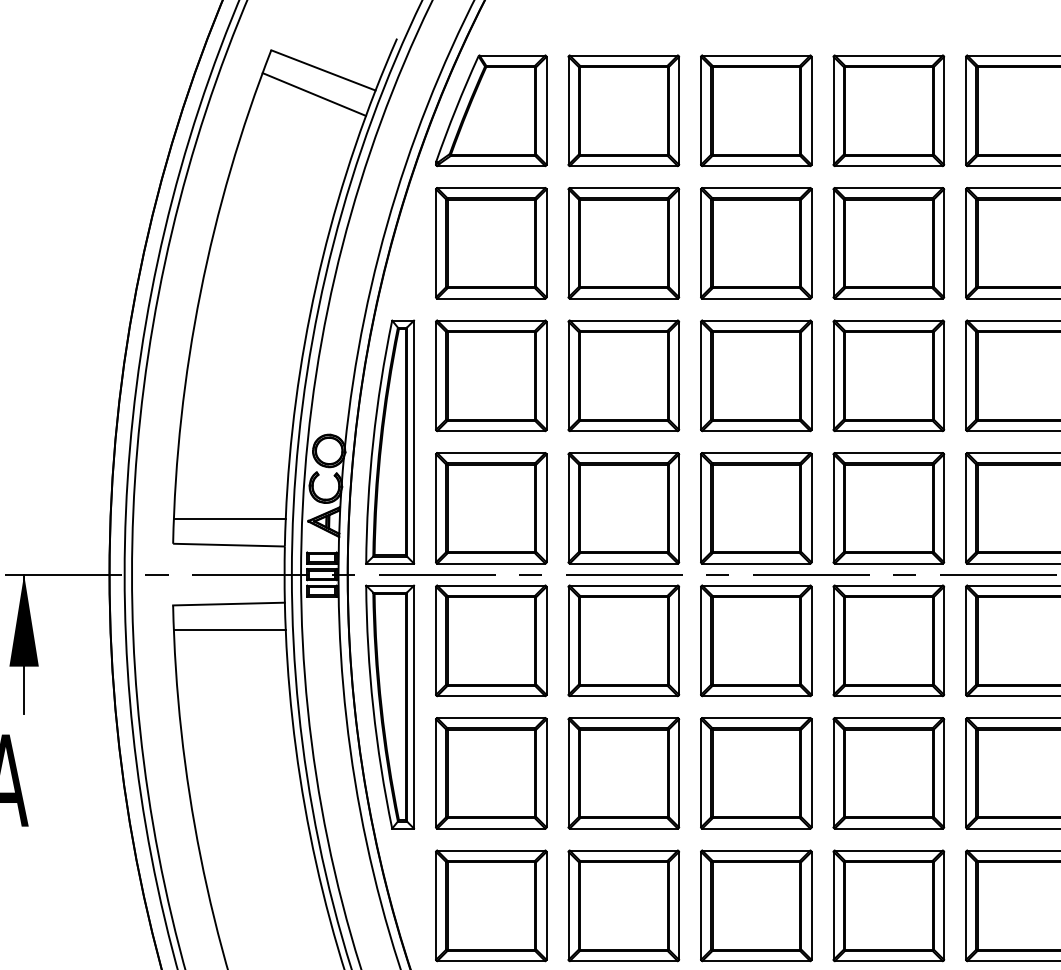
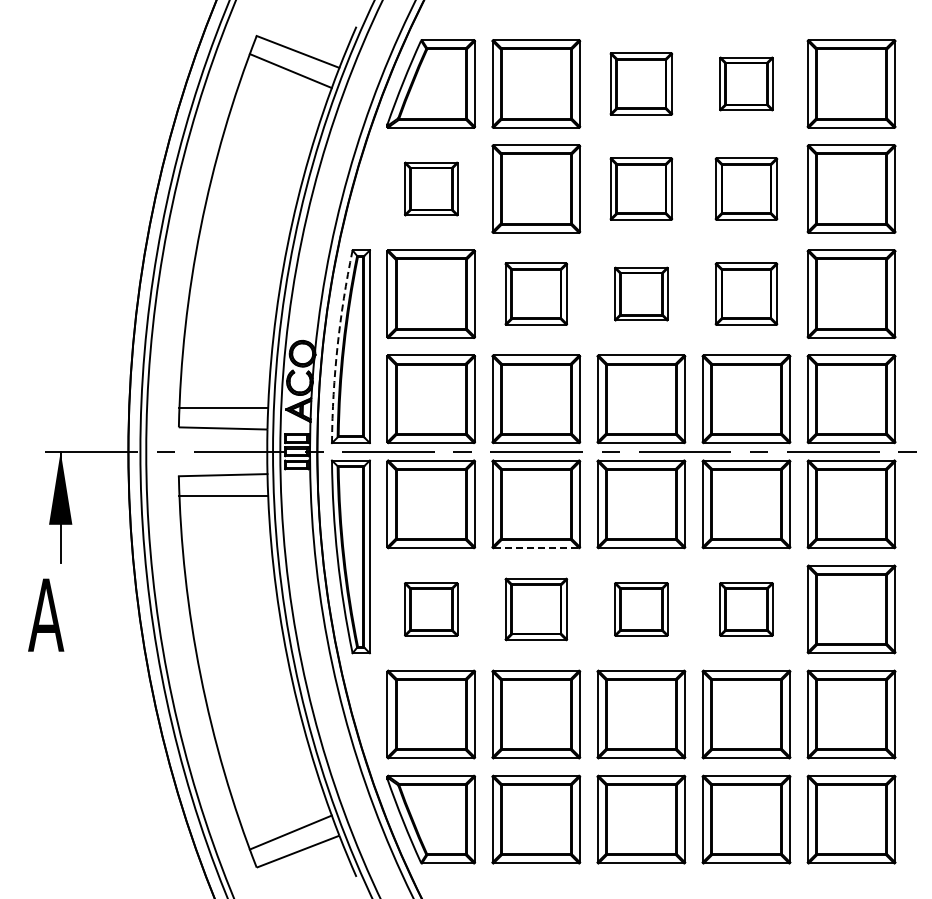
part: (756, 110) -> (641, 83), size x0.7
part: (888, 110) -> (746, 83), size x0.6
part: (491, 242) -> (431, 188), size x0.6
part: (756, 242) -> (641, 188), size x0.7
part: (888, 242) -> (746, 188), size x0.7
part: (624, 374) -> (536, 293), size x0.7
part: (756, 374) -> (641, 293), size x0.6
part: (888, 374) -> (746, 293), size x0.7
arc: (373, 441) -> (337, 346), solid -> dashed
line: (624, 696) -> (536, 548), solid -> dashed
part: (491, 773) -> (431, 609), size x0.6
part: (624, 773) -> (536, 609), size x0.7
part: (756, 773) -> (641, 609), size x0.6
part: (888, 773) -> (746, 609), size x0.6

